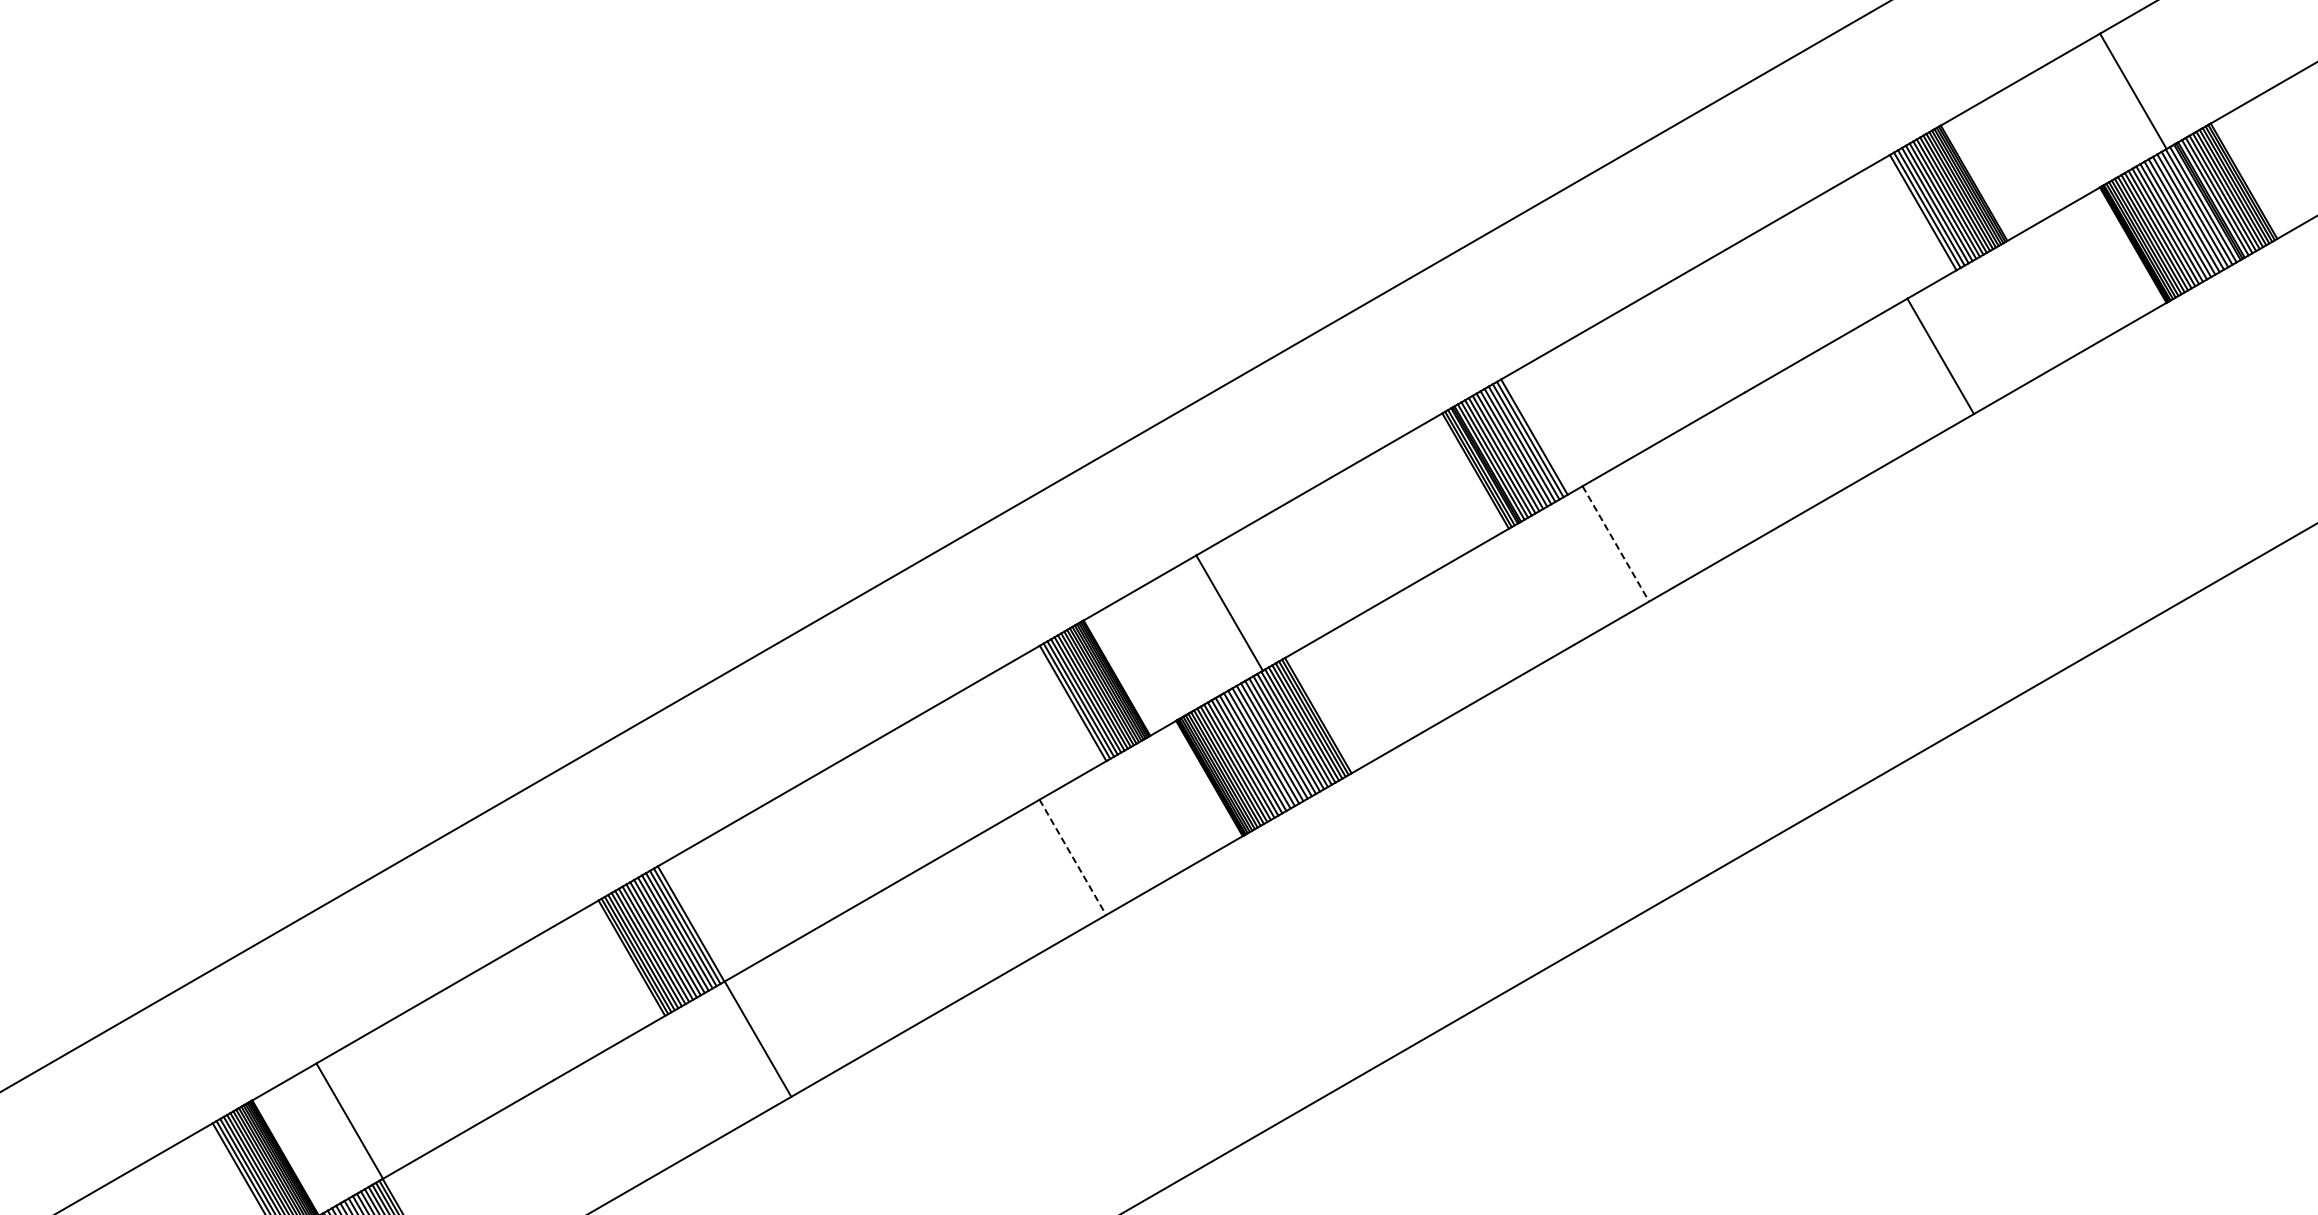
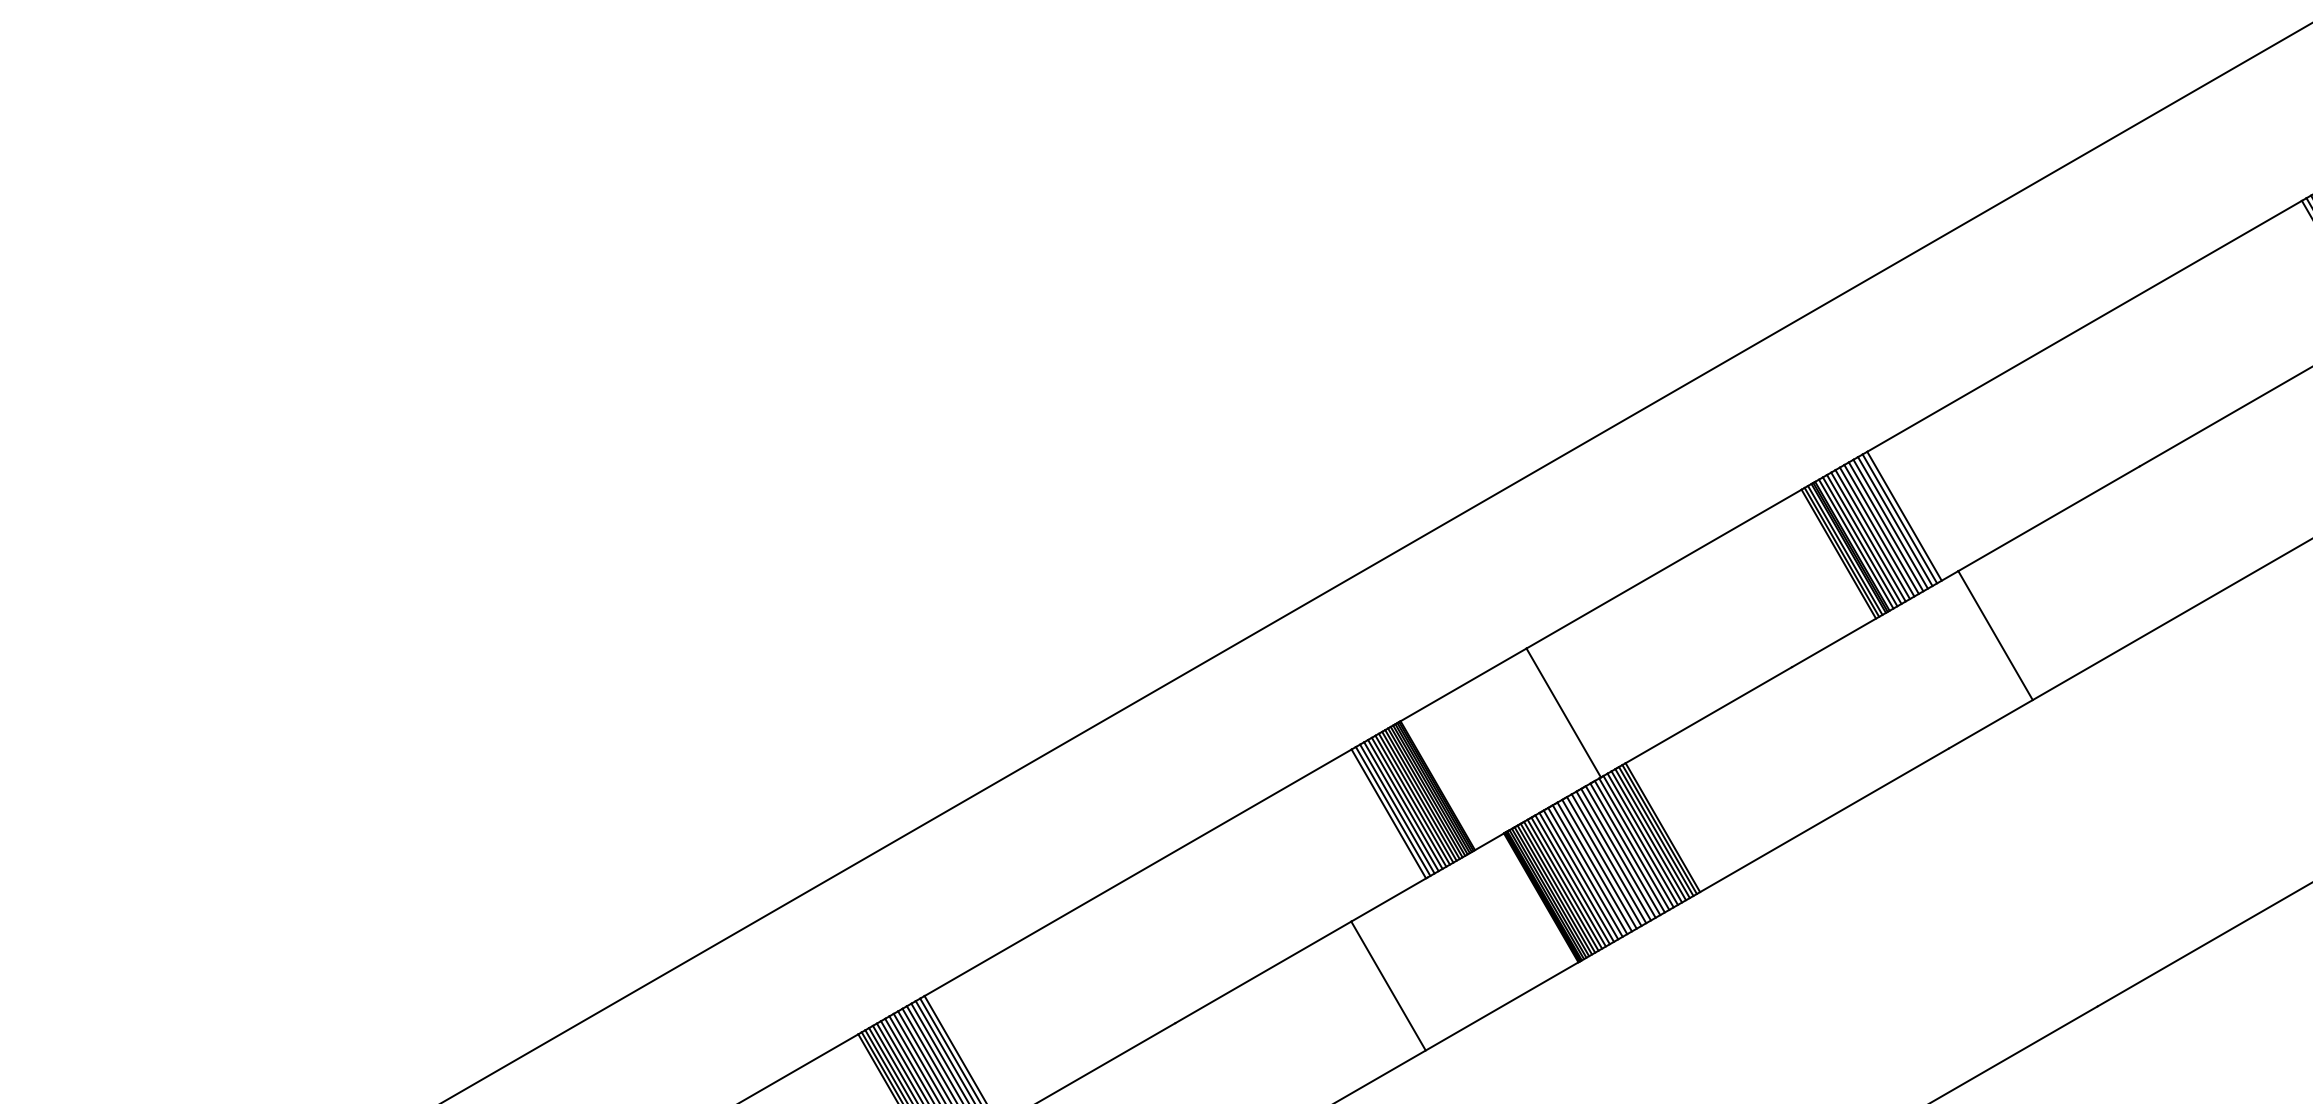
line: (1615, 543) -> (1995, 635), dashed -> solid
line: (1072, 857) -> (1388, 986), dashed -> solid

